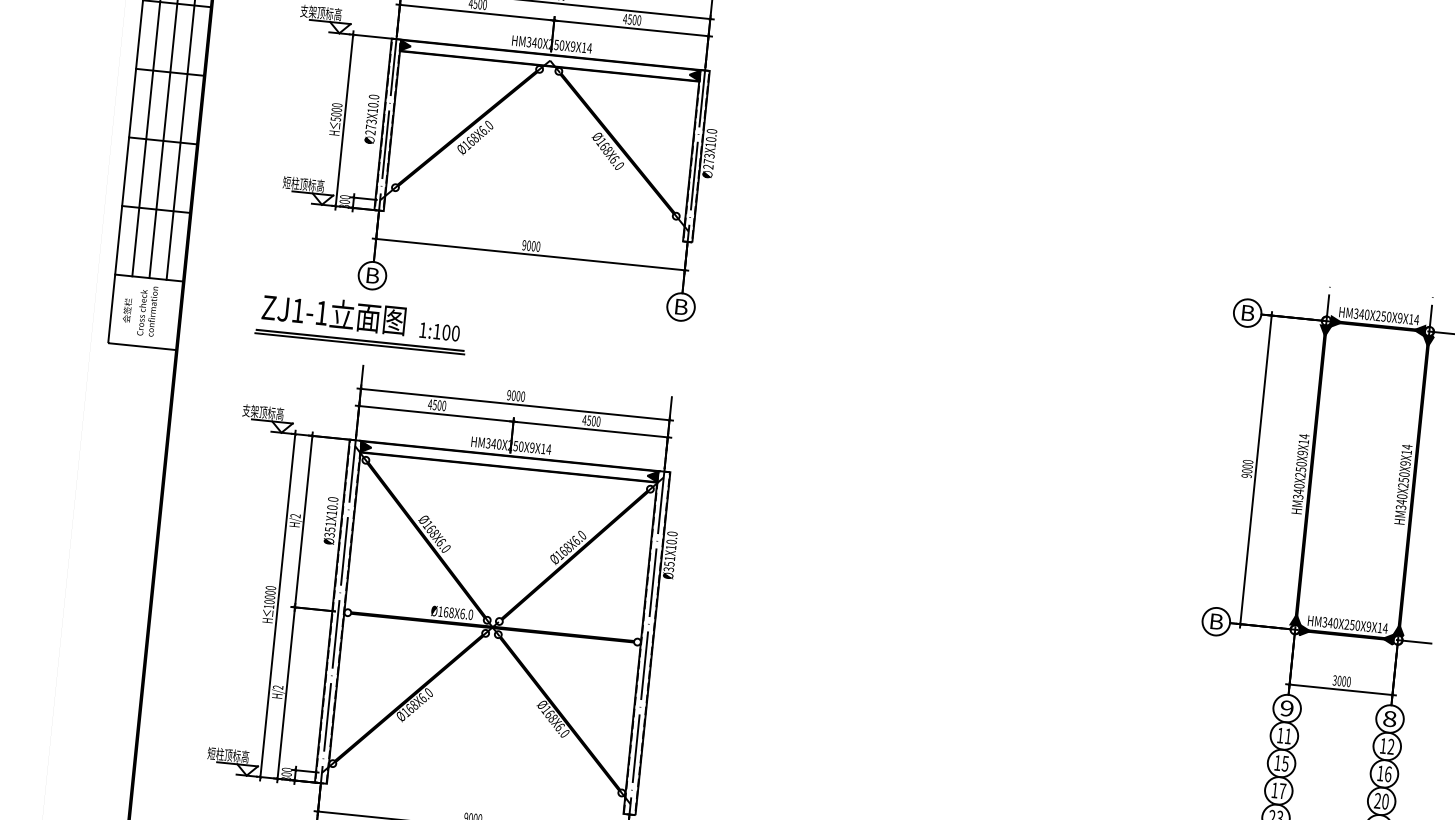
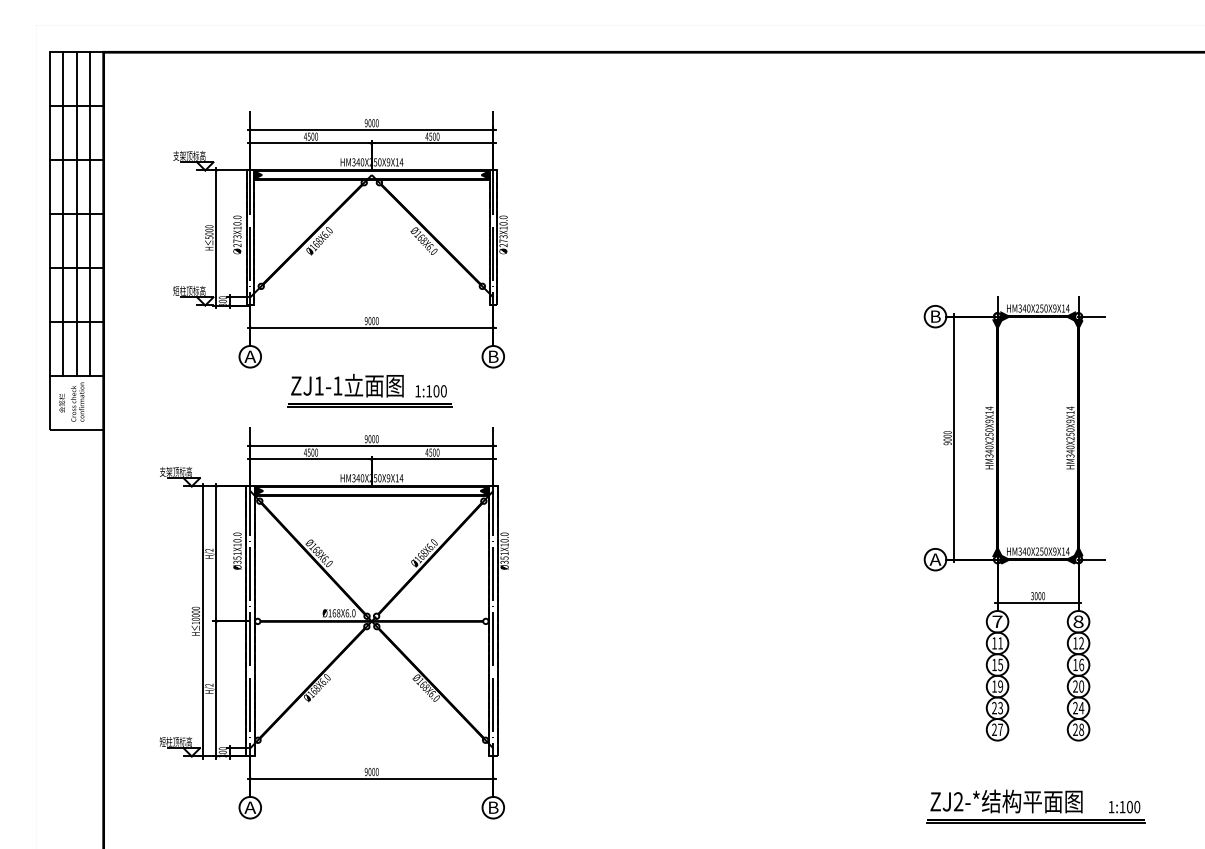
text: (372, 275) -> (250, 356), B -> A
part: (361, 322) -> (369, 390), moved
text: (1216, 621) -> (935, 559), B -> A
text: (1287, 708) -> (997, 621), 9 -> 7
text: (1282, 791) -> (1000, 686), 17 -> 19

